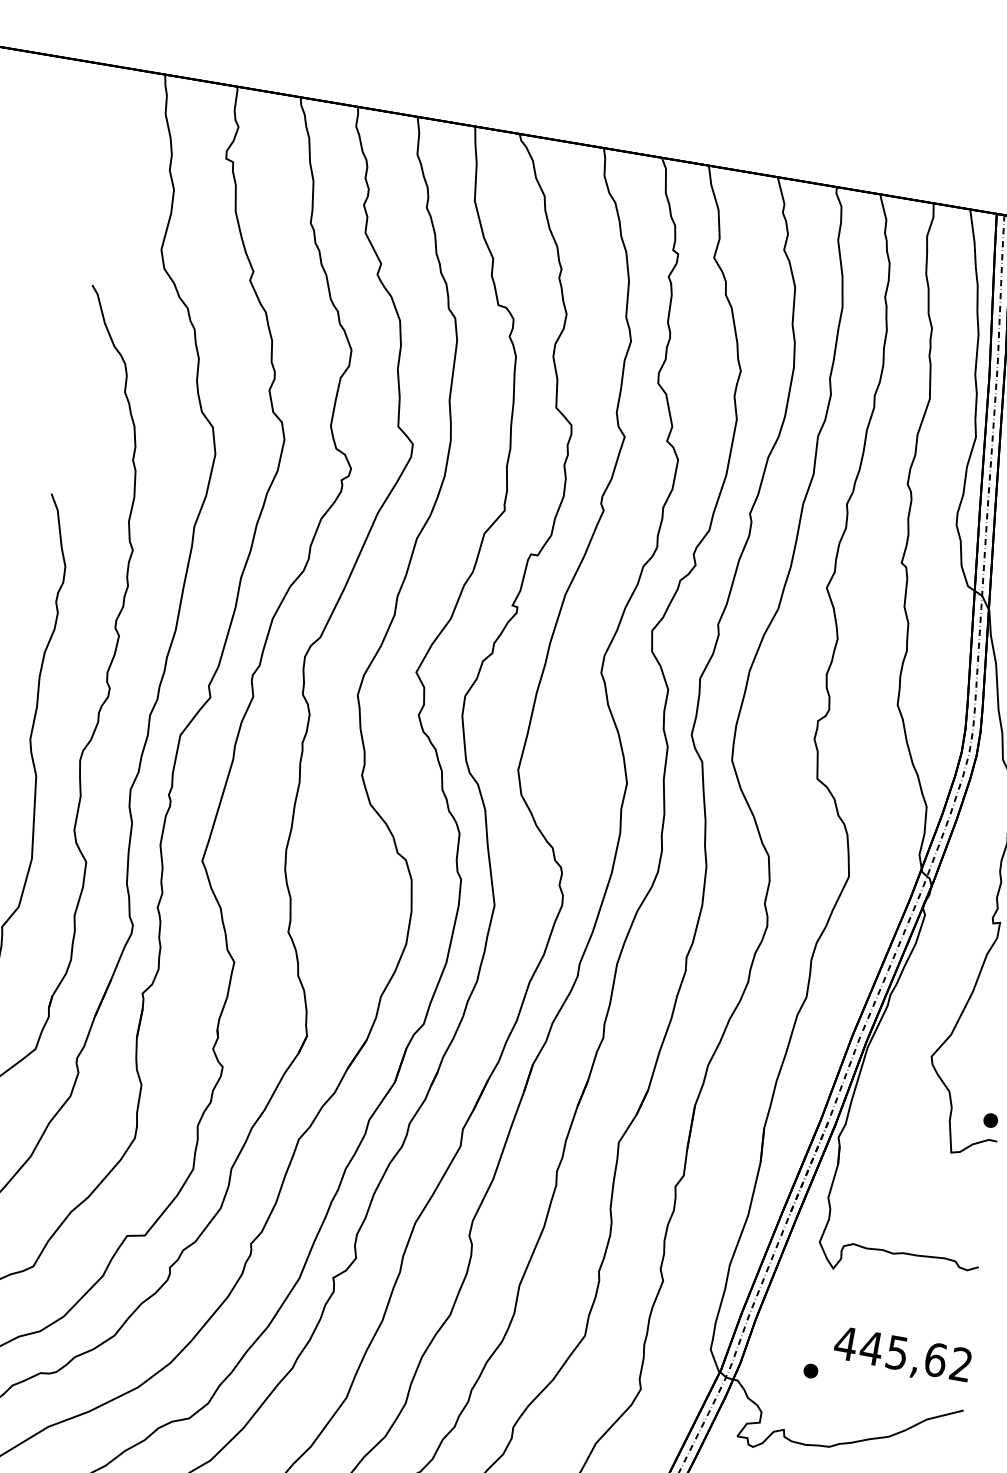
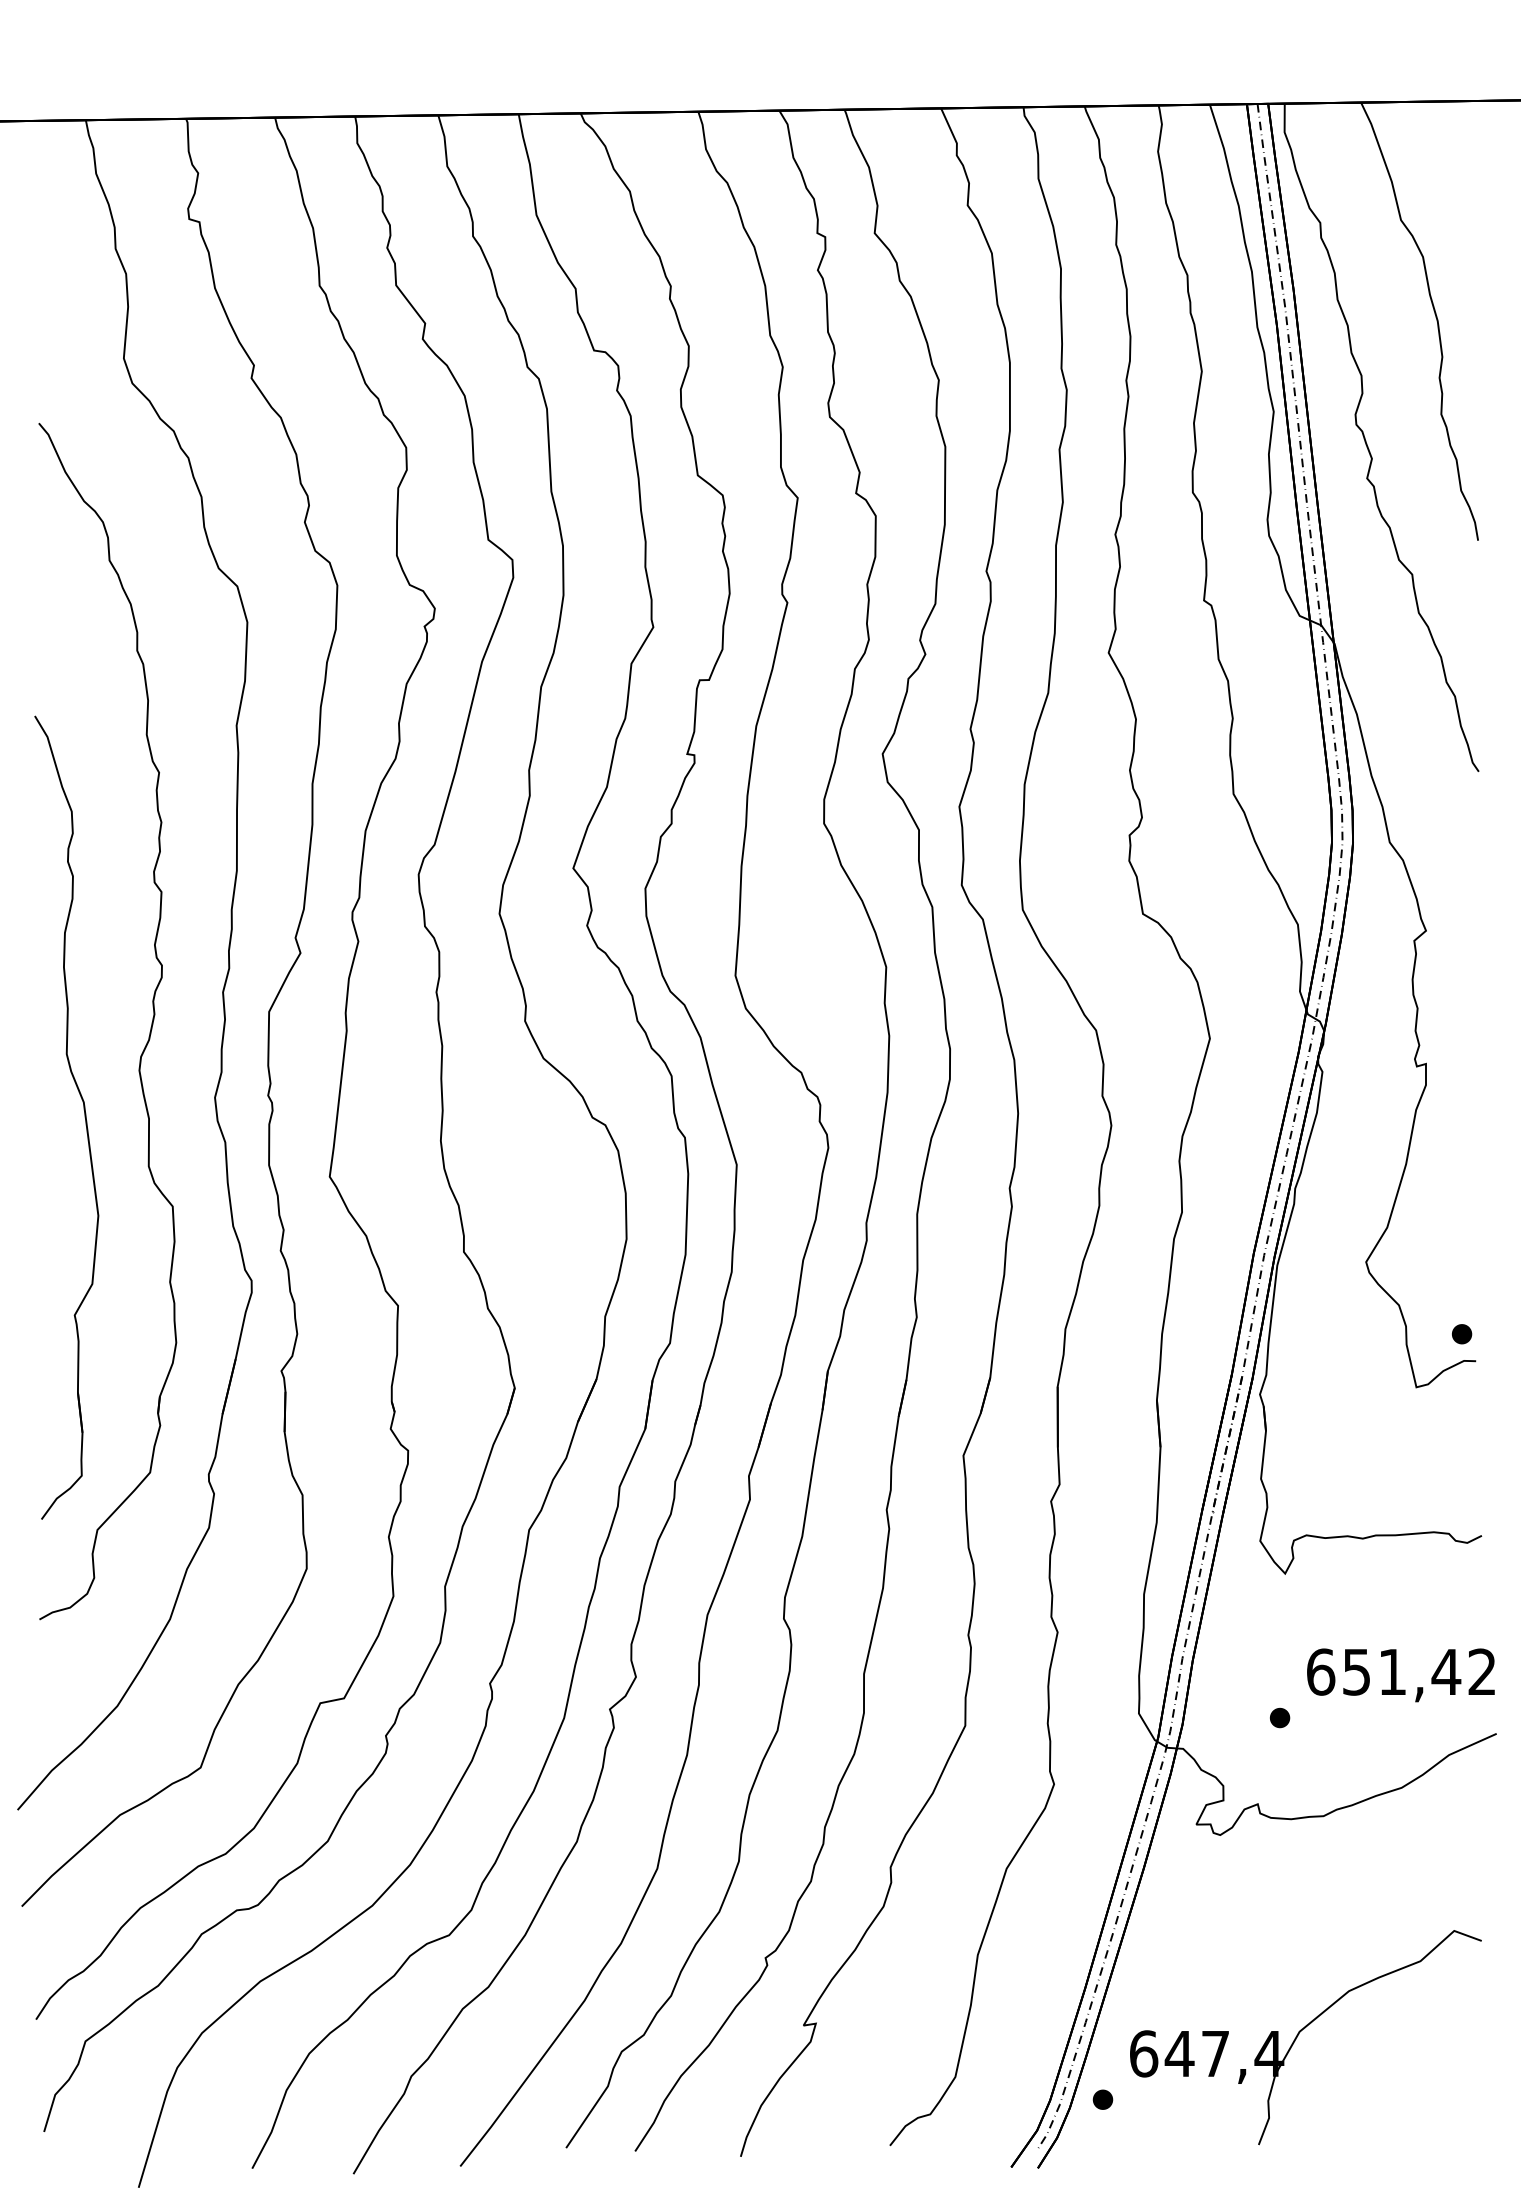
text: (890, 1351) -> (1383, 1671), 445,62 -> 651,42

